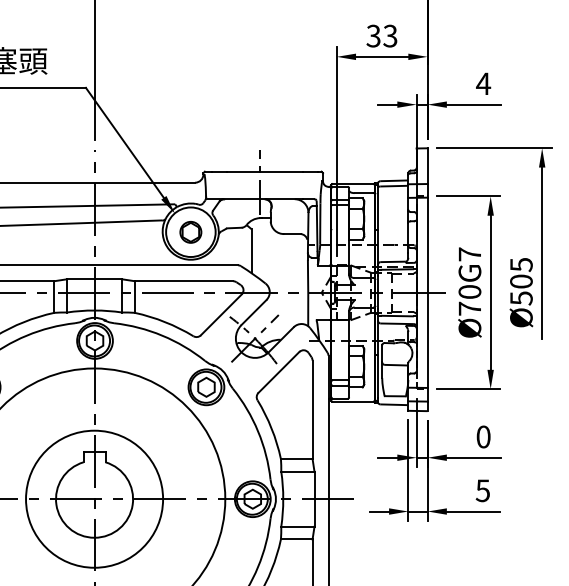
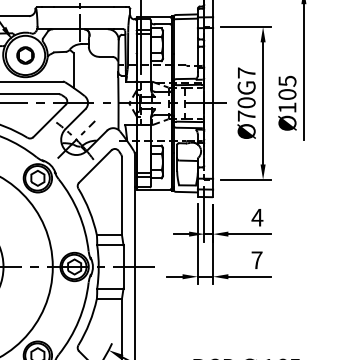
text: (521, 298) -> (287, 107), Ø505 -> Ø105
text: (483, 436) -> (257, 217), 0 -> 4
text: (482, 490) -> (256, 260), 5 -> 7

